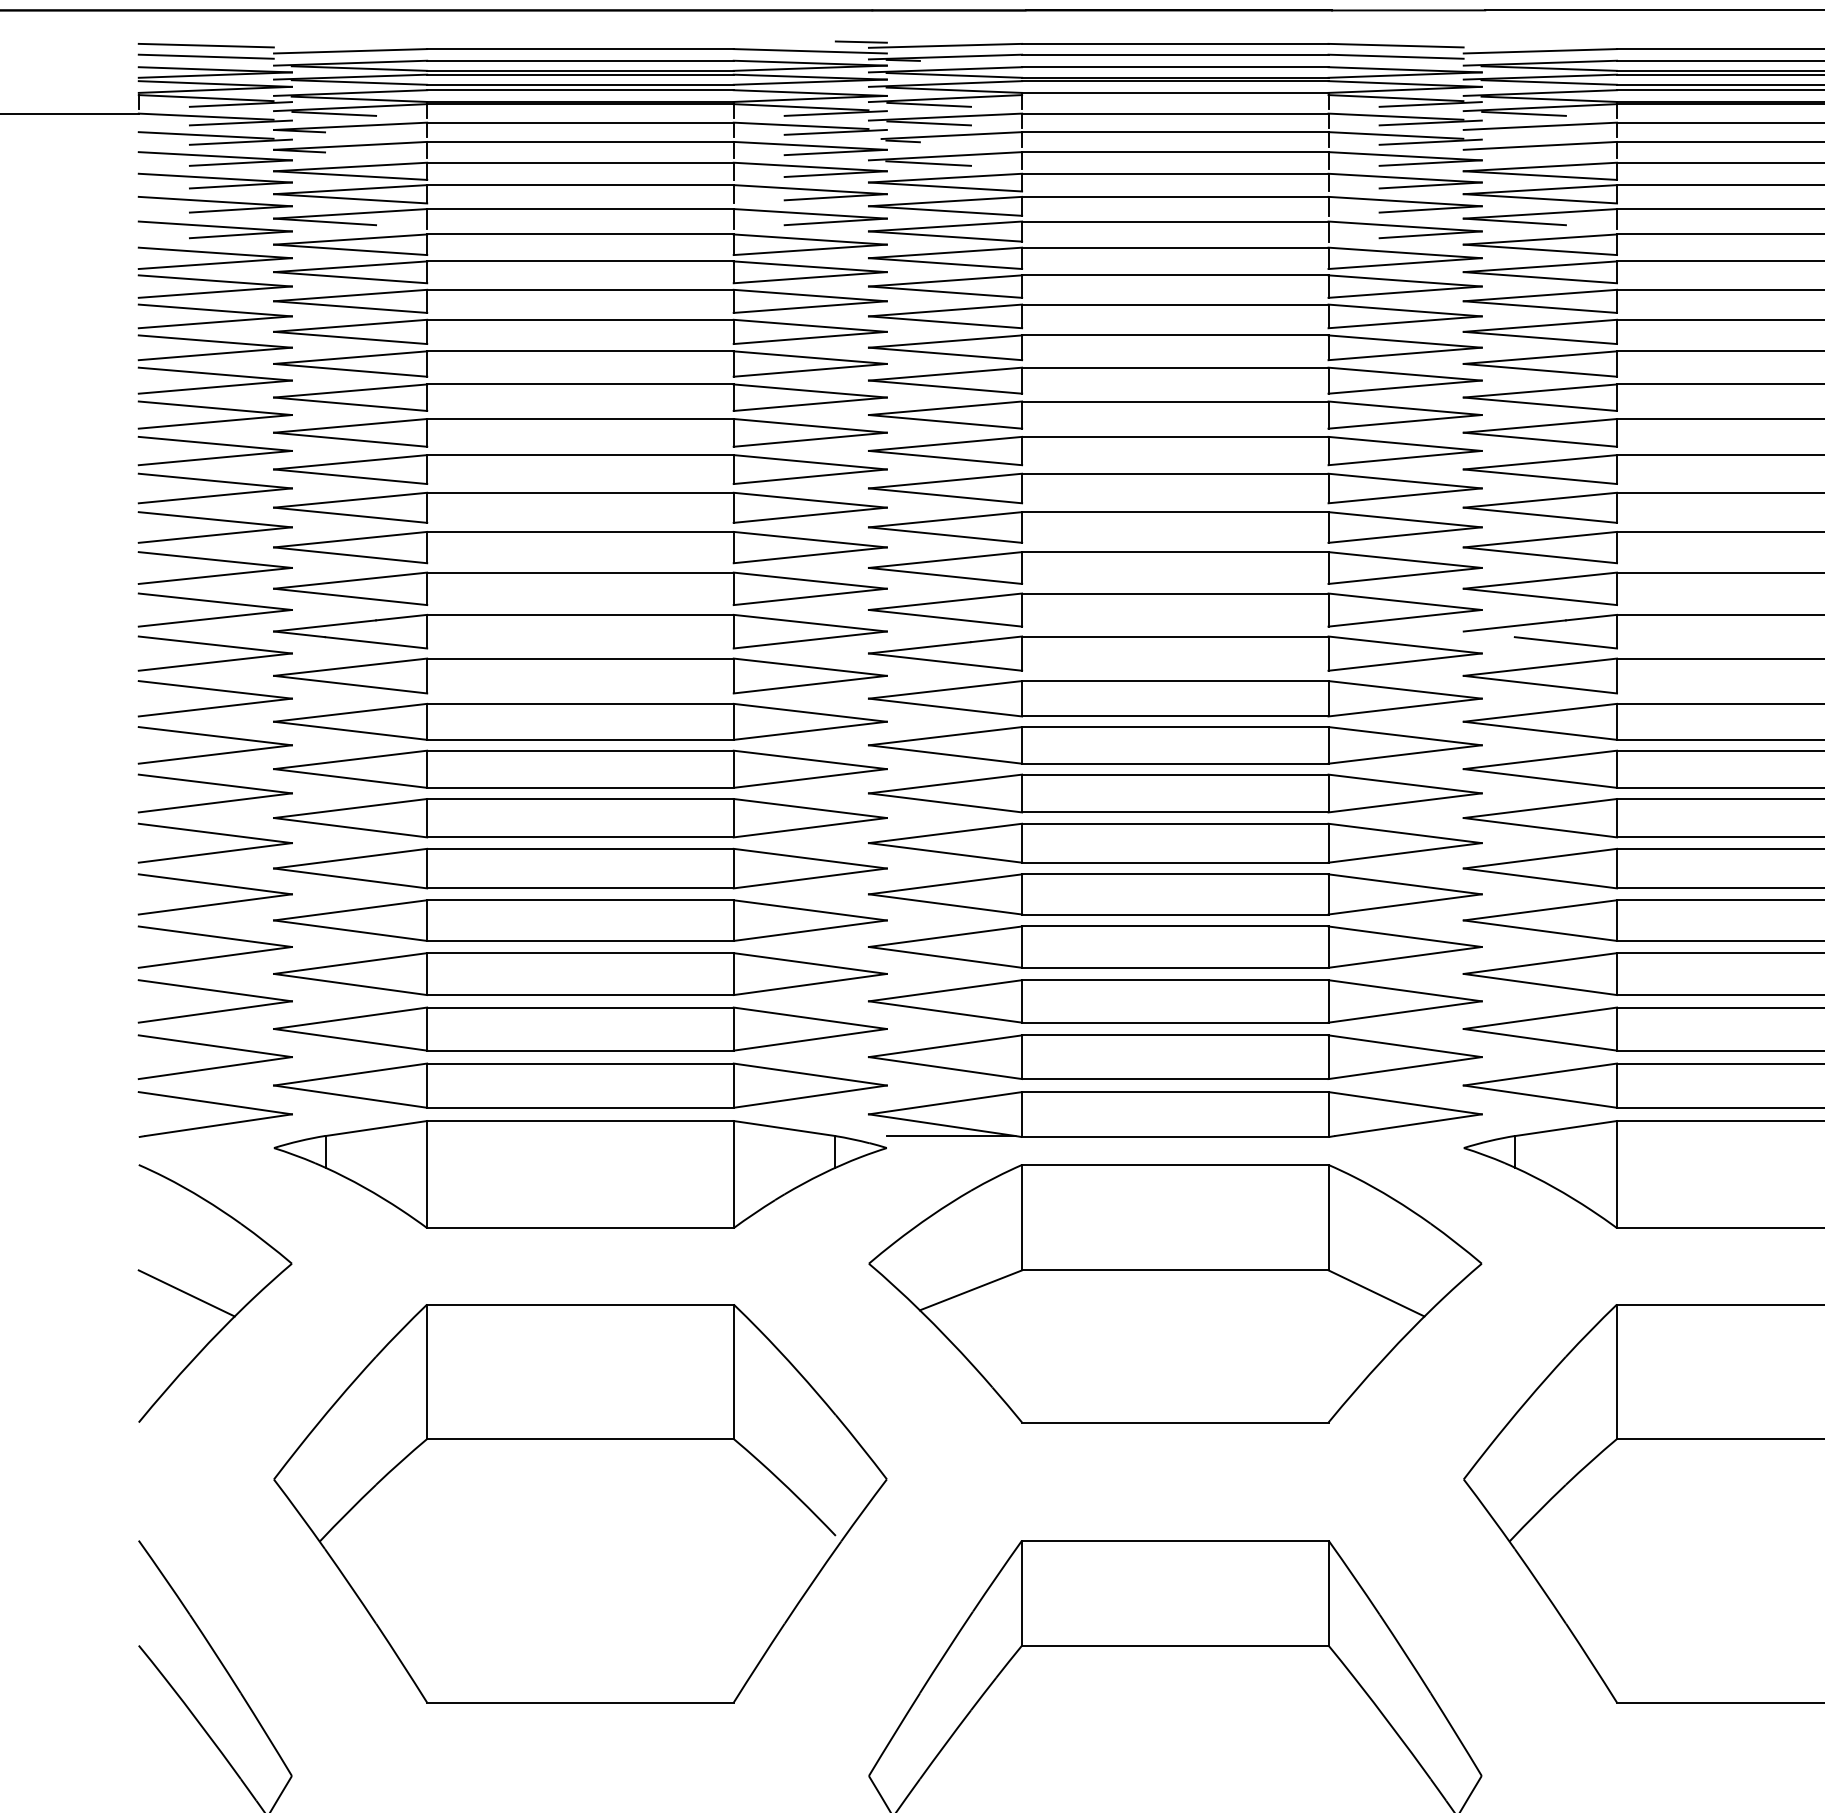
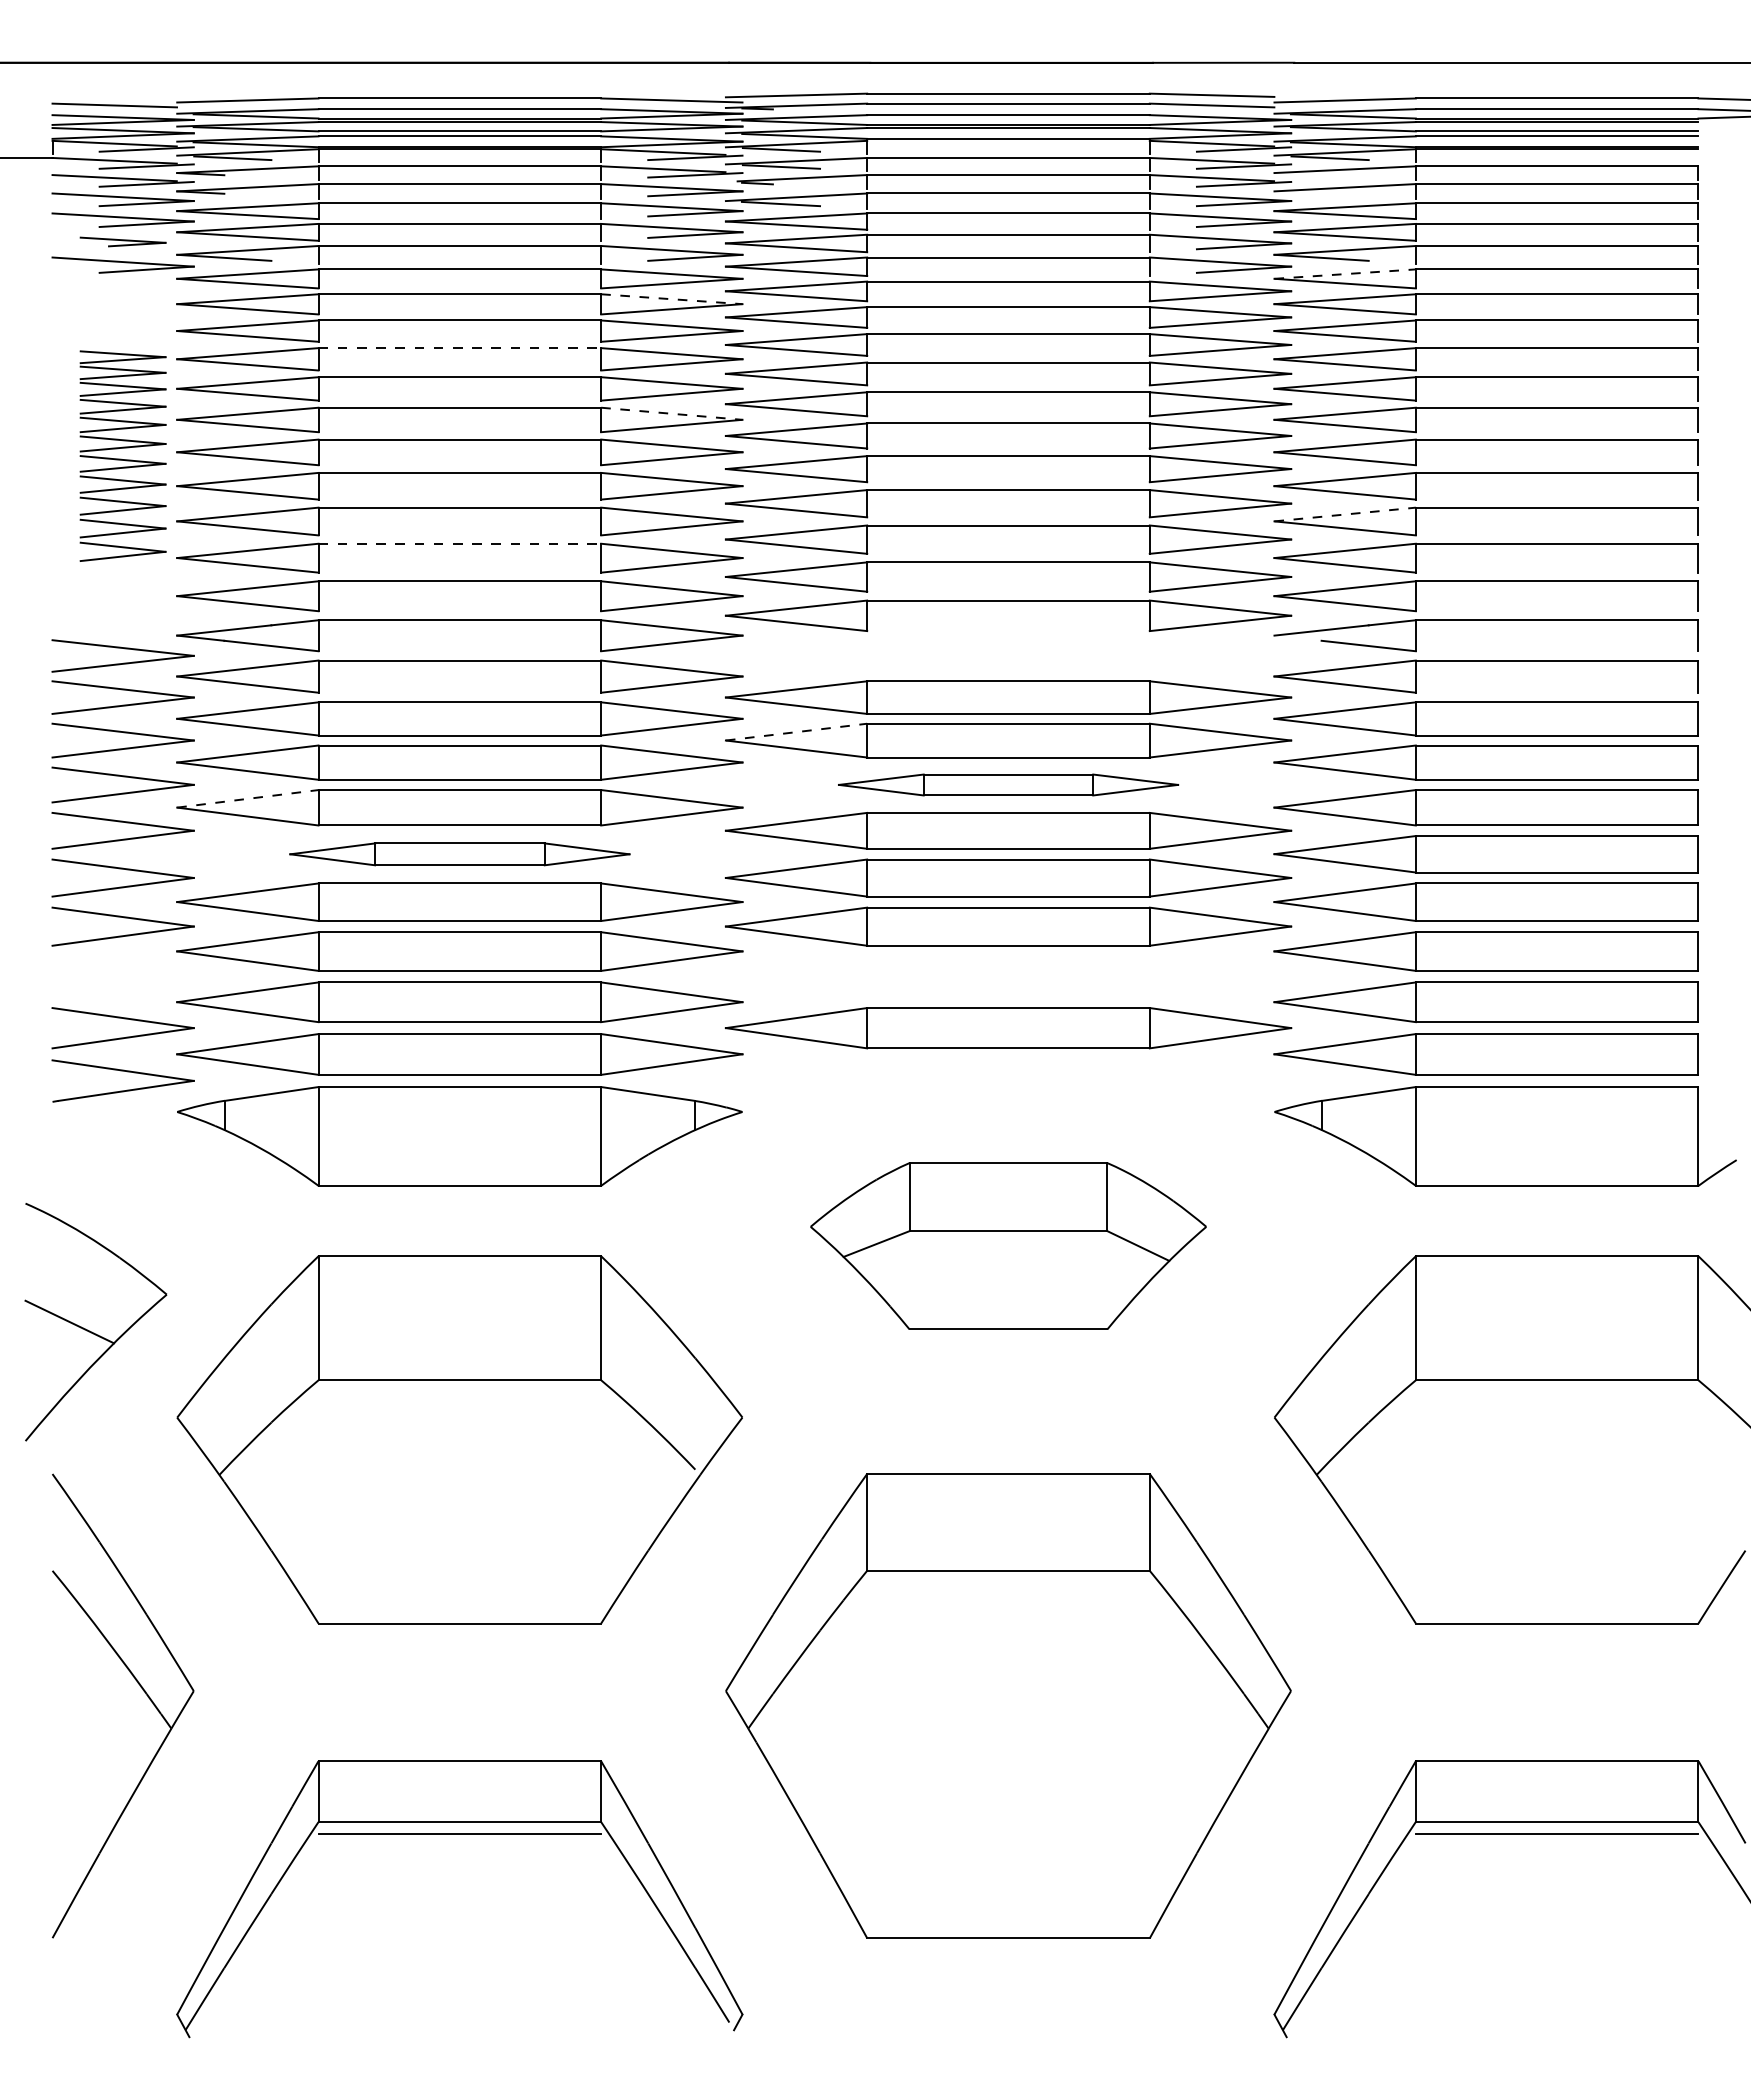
line: (860, 41) -> (718, 91), removed
line: (205, 44) -> (114, 94), removed
part: (214, 204) -> (122, 241), size x0.6
line: (1540, 239) -> (1345, 274), solid -> dashed
line: (809, 267) -> (671, 299), solid -> dashed
line: (581, 320) -> (460, 348), solid -> dashed
line: (809, 390) -> (671, 413), solid -> dashed
part: (214, 436) -> (122, 455), size x0.6
line: (1540, 500) -> (1345, 514), solid -> dashed
line: (581, 531) -> (460, 543), solid -> dashed
part: (1175, 636) -> (1008, 640), removed
line: (946, 736) -> (797, 732), solid -> dashed
part: (1175, 792) -> (1008, 784), size x0.6
line: (351, 808) -> (248, 798), solid -> dashed
part: (580, 868) -> (459, 854), size x0.6
part: (217, 992) -> (125, 968), removed
part: (1175, 1001) -> (1008, 976), removed
part: (1175, 1113) -> (1008, 1080), removed
part: (1175, 1292) -> (1008, 1245), size x0.7
part: (210, 1303) -> (91, 1331), moved

